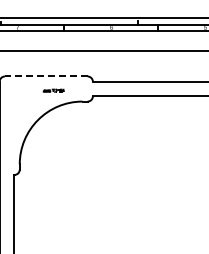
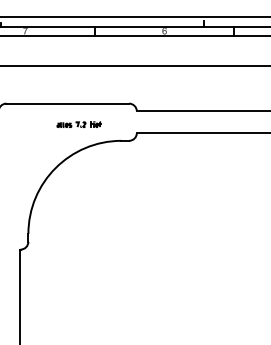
line: (45, 76) -> (66, 103), dashed -> solid
part: (53, 90) -> (78, 124), size x1.43

